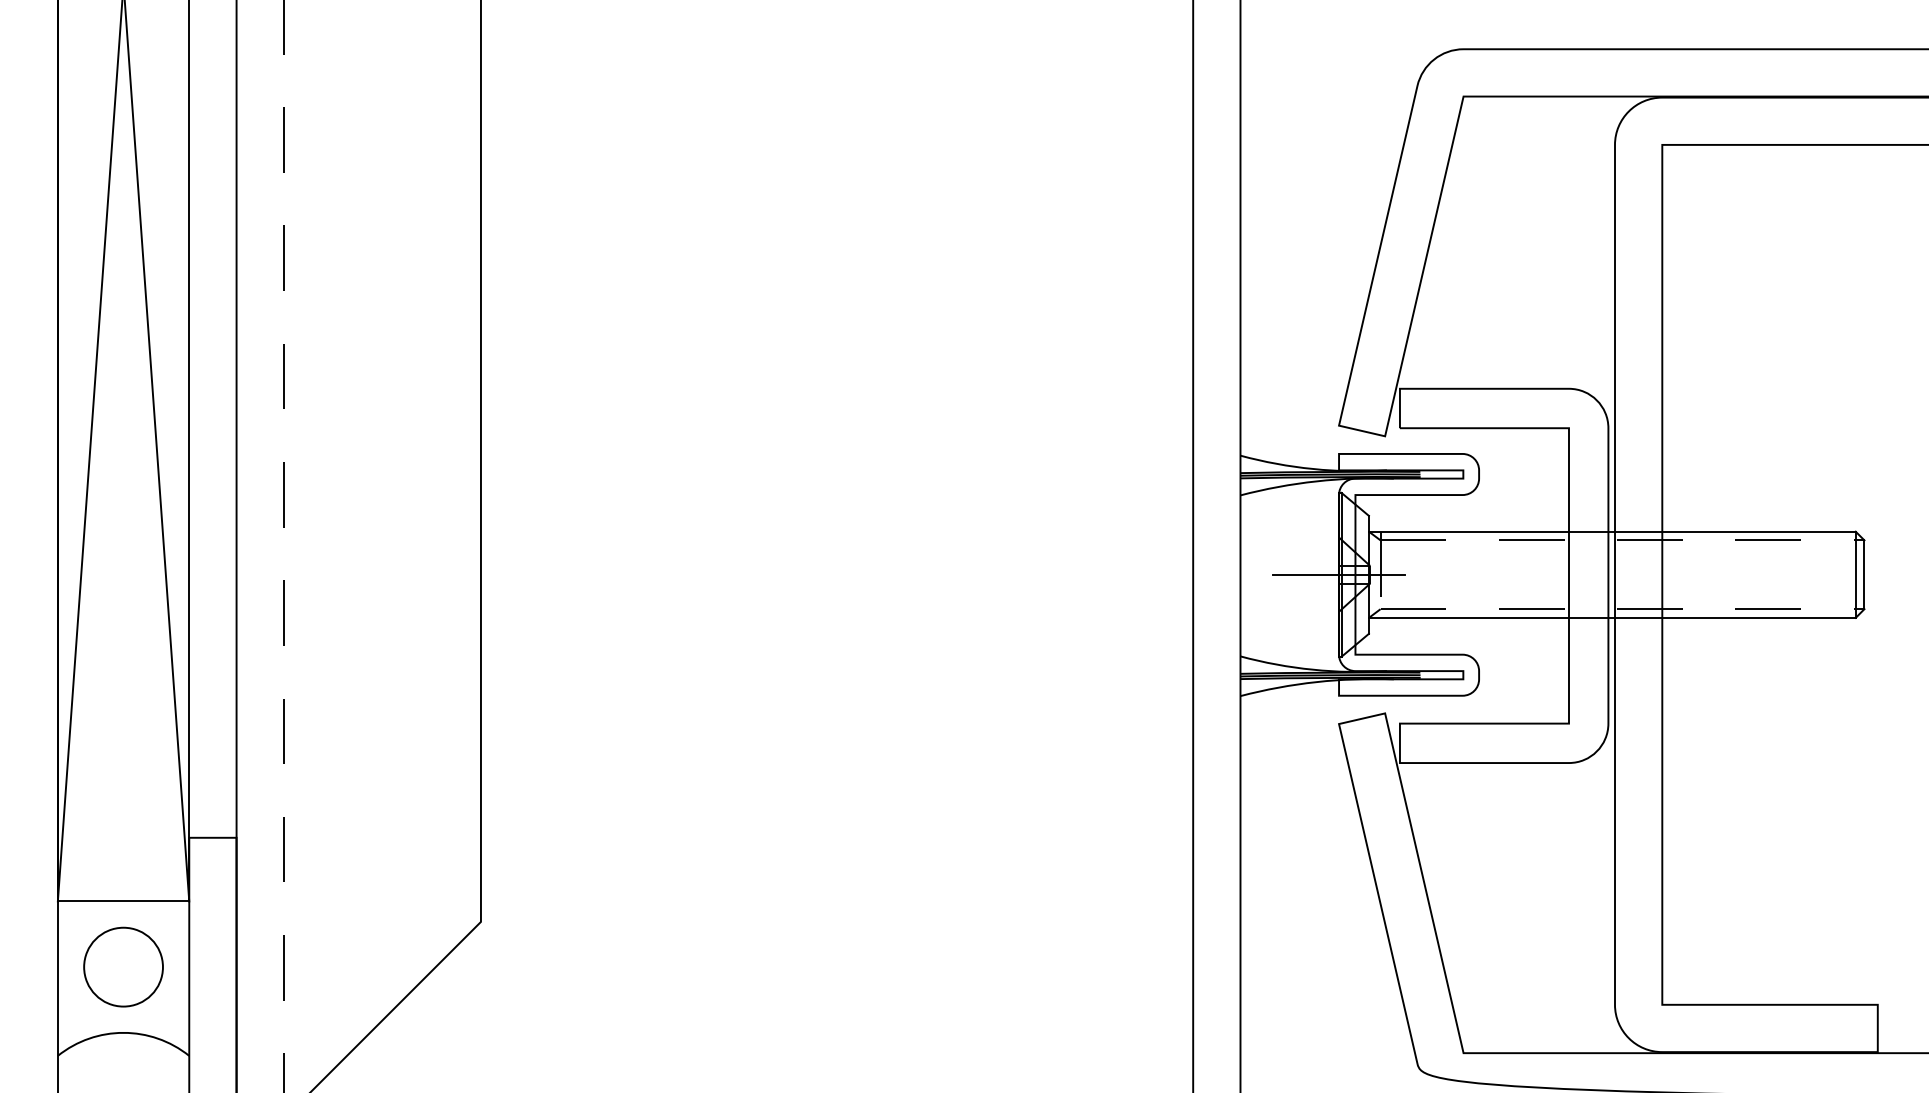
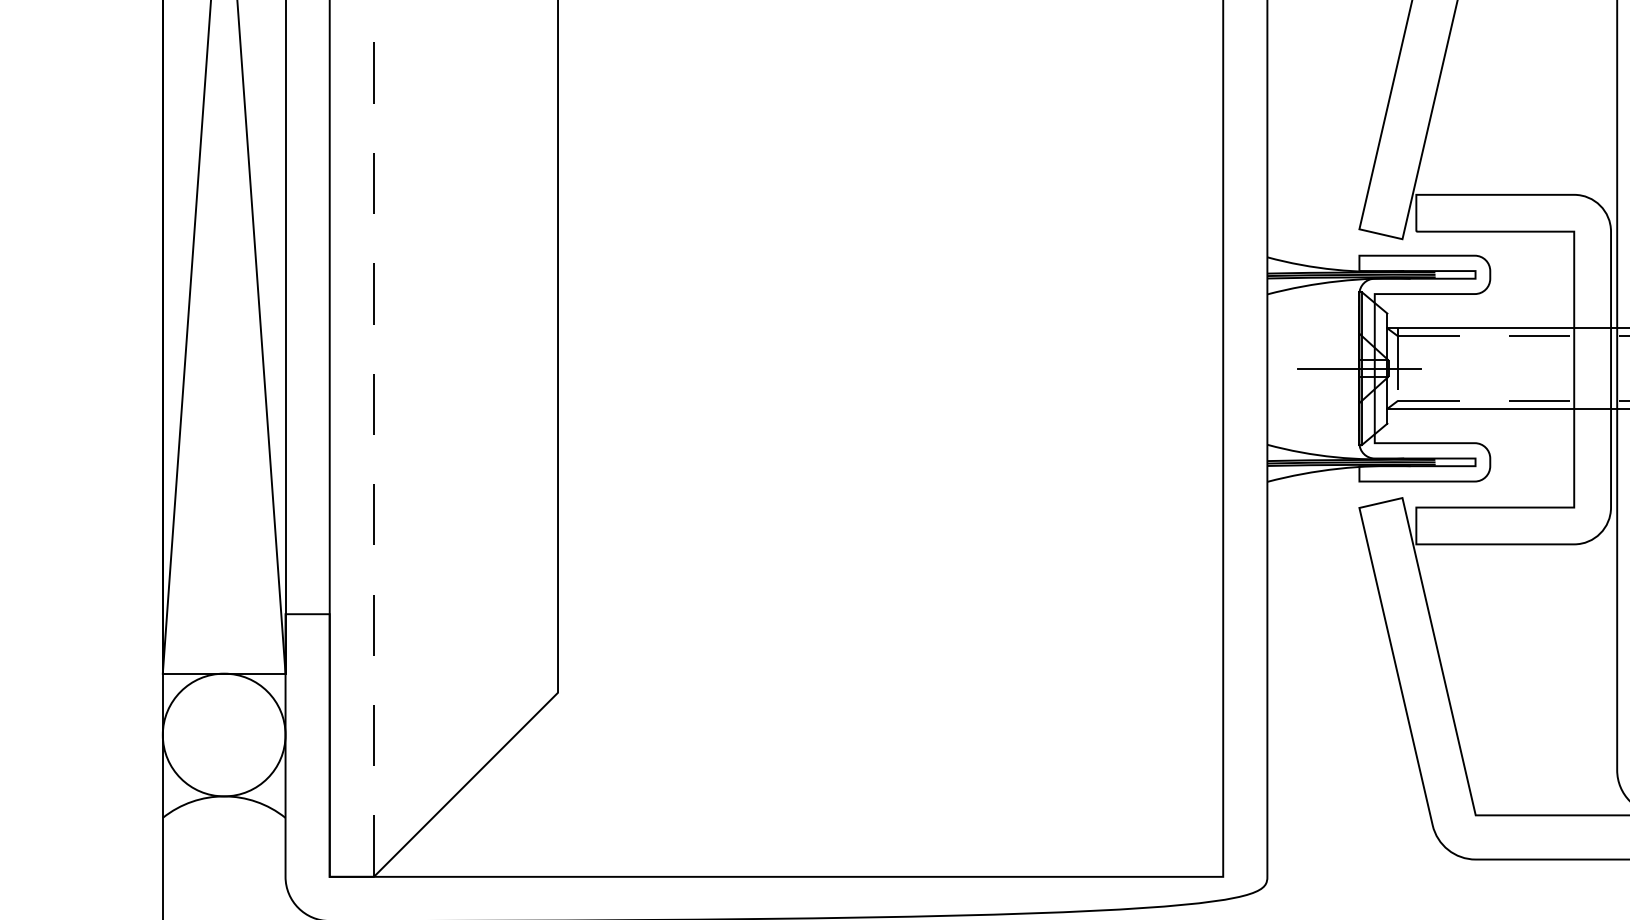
circle: (123, 966) -> (224, 734), size x1.67

